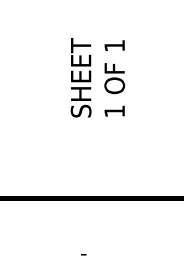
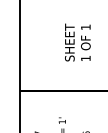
text: (97, 77) -> (77, 42), moved

